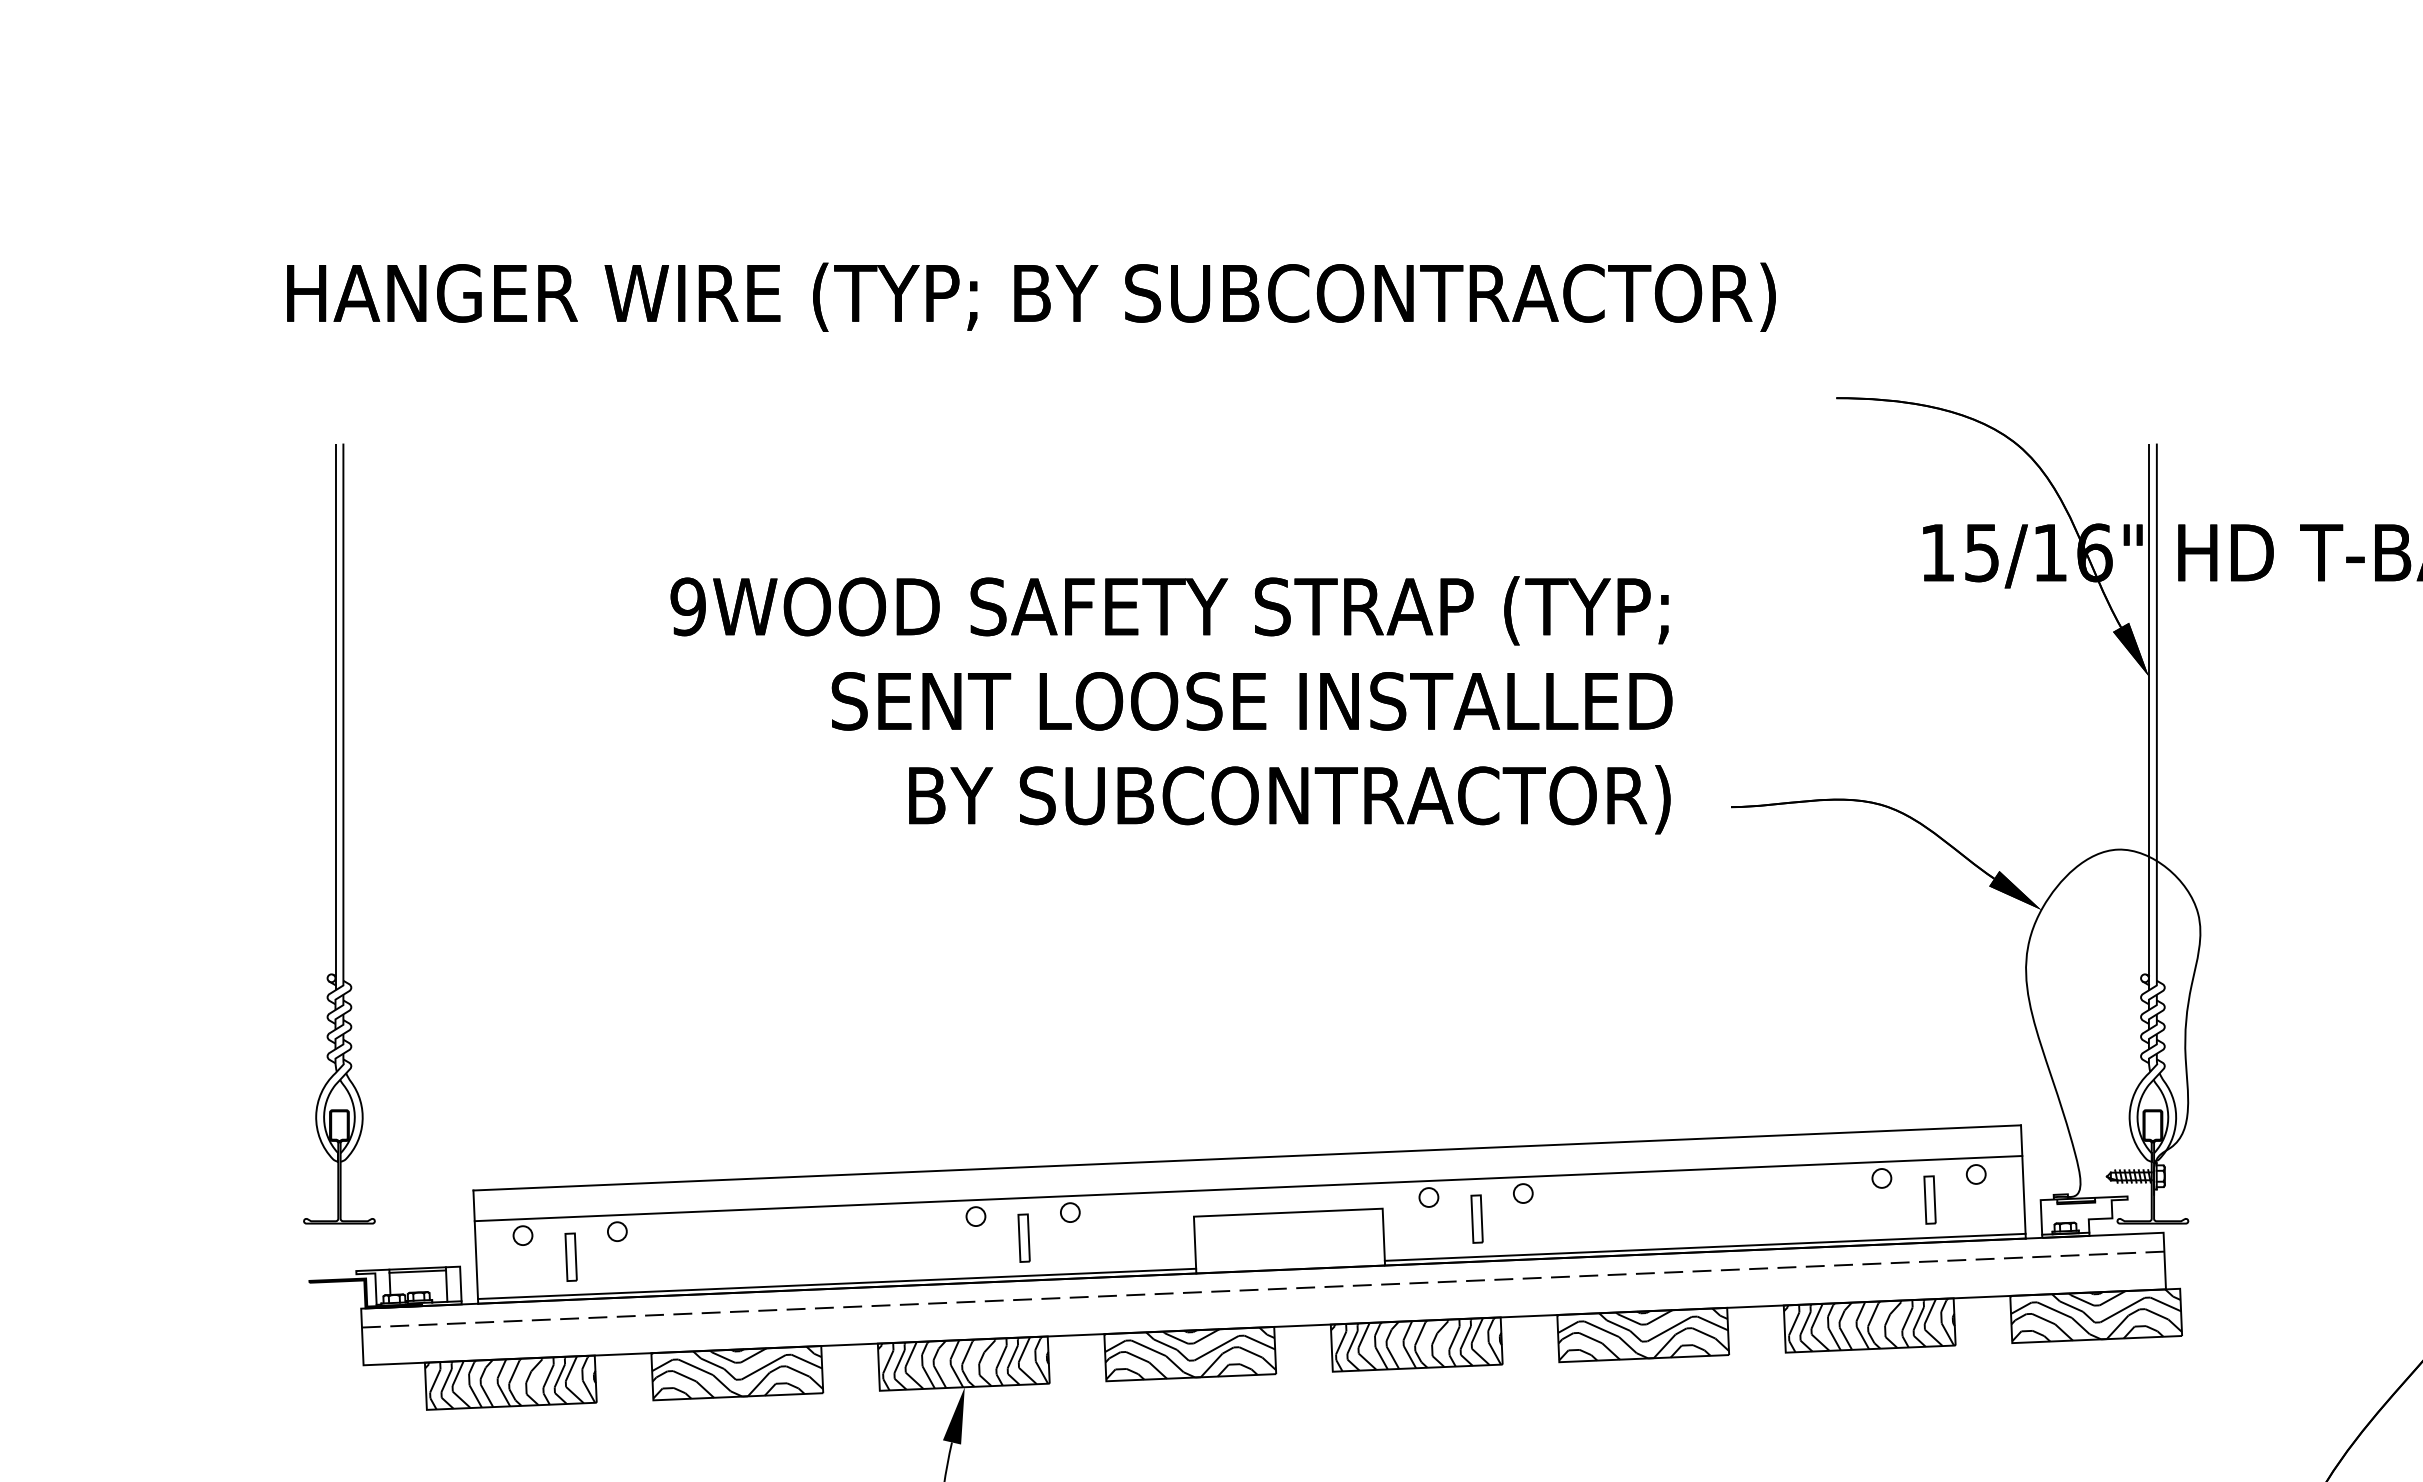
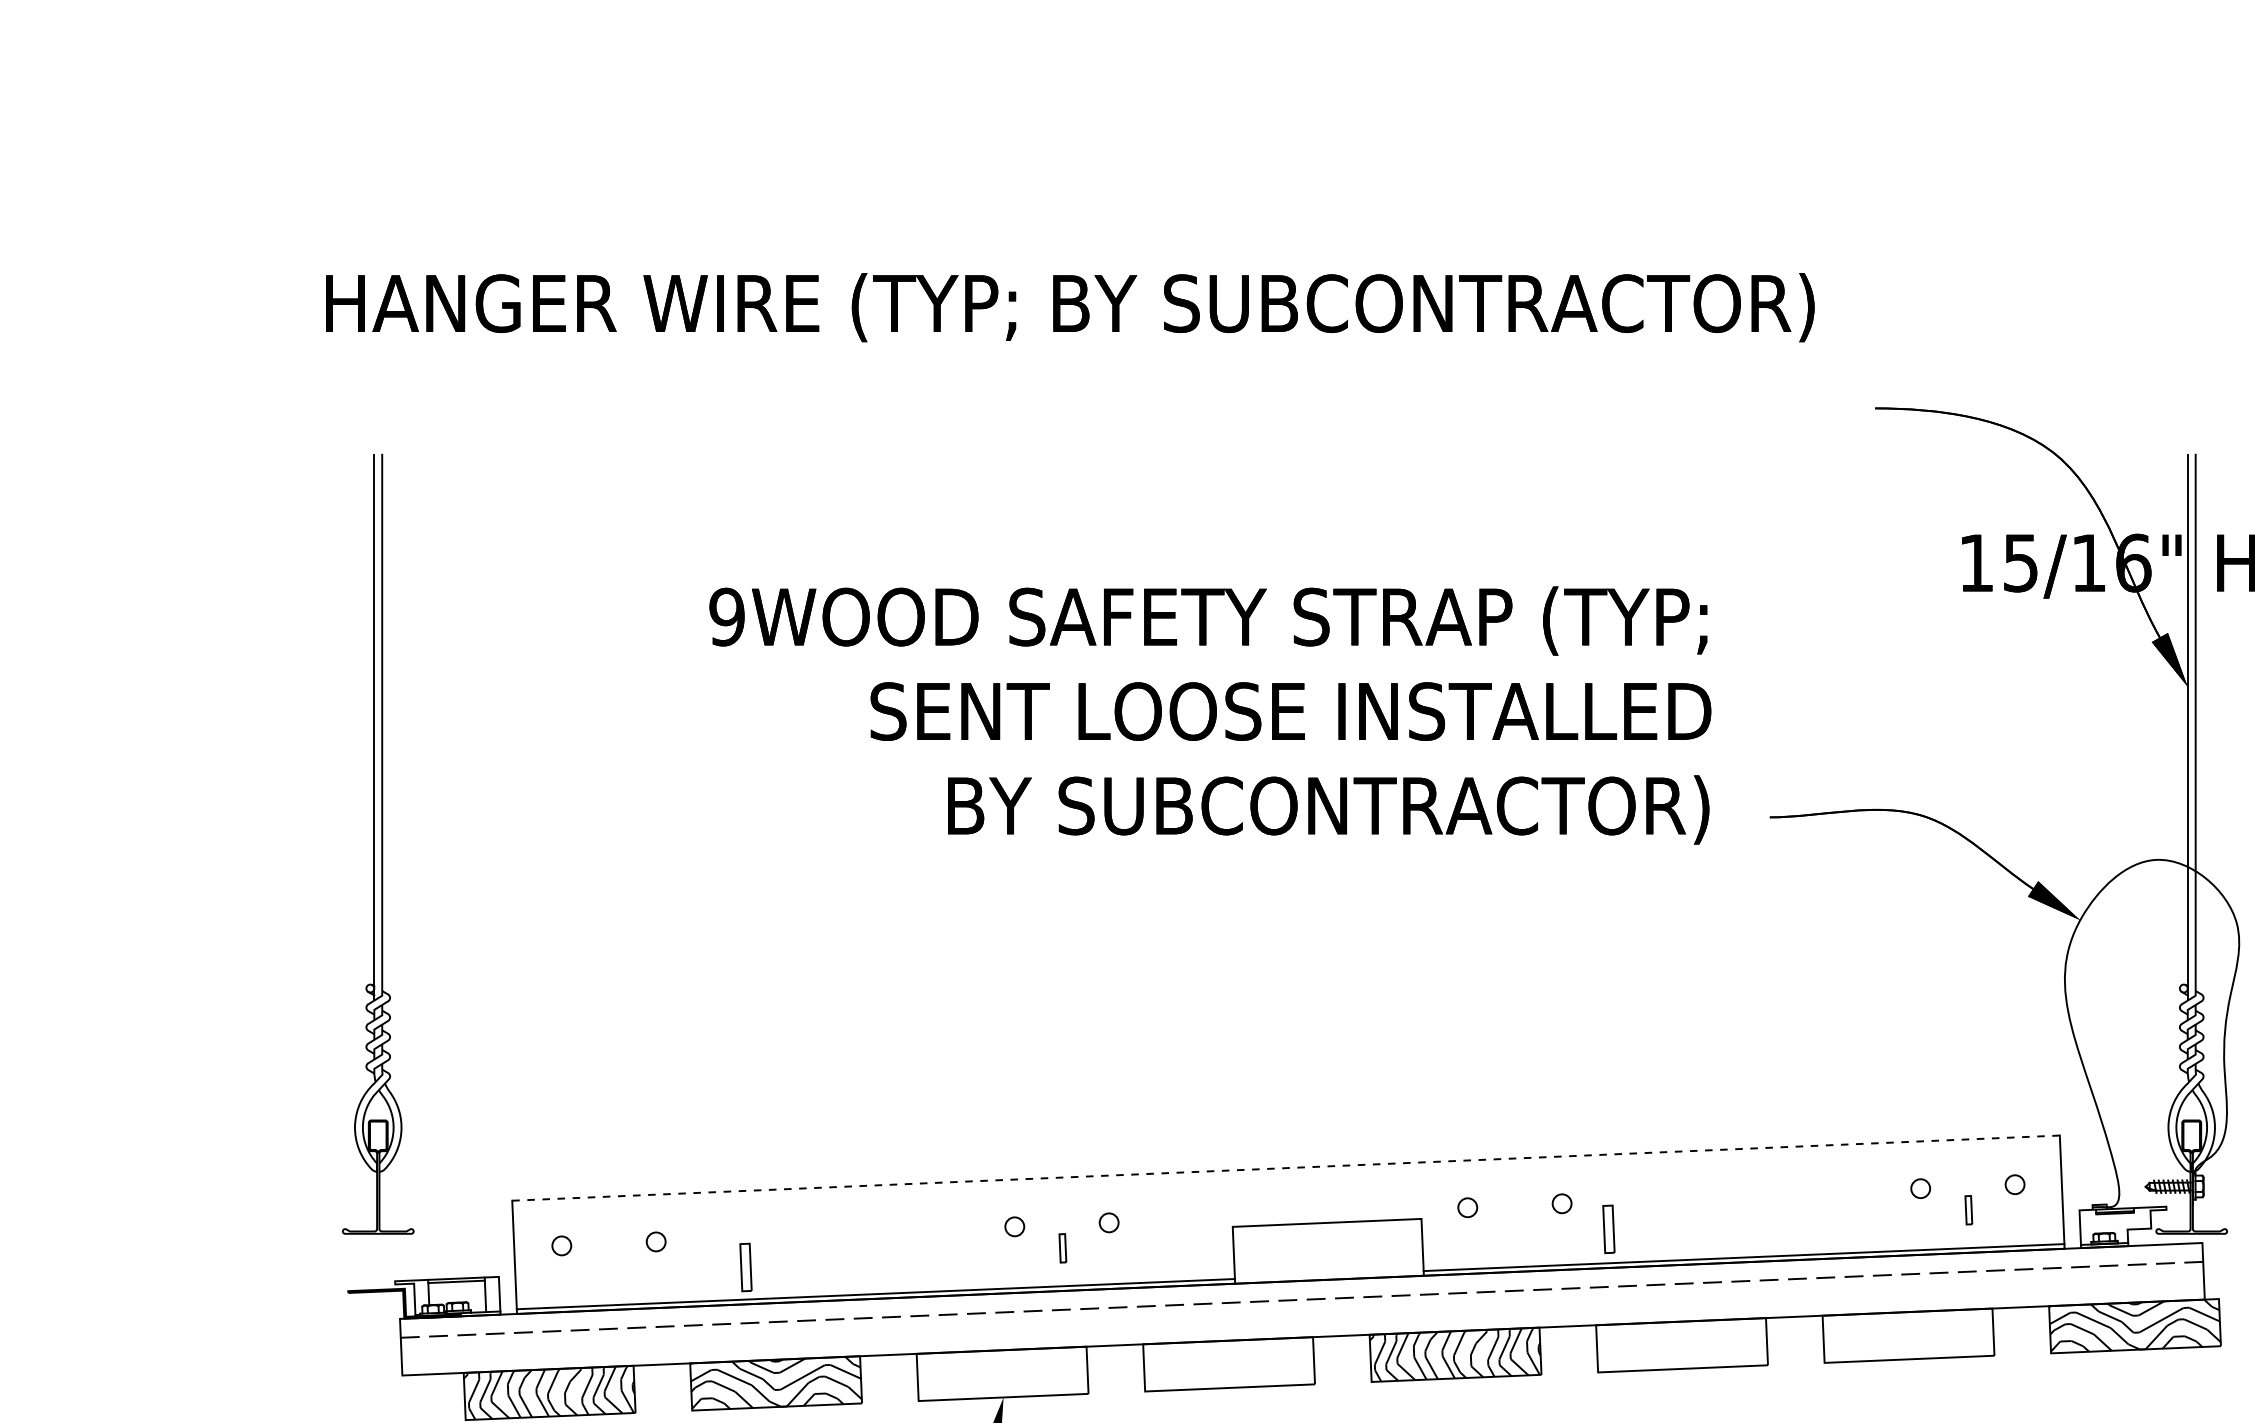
line: (1246, 1157) -> (1285, 1167), solid -> dashed
line: (1248, 1188) -> (1287, 1198), removed
part: (1929, 1199) -> (1968, 1209), size x0.6
part: (1476, 1218) -> (1608, 1228), moved
part: (1023, 1237) -> (1062, 1247), size x0.6
part: (570, 1256) -> (745, 1266), moved
hatch: (1869, 1325) -> (1908, 1335), removed
hatch: (1642, 1334) -> (1681, 1344), removed
hatch: (1190, 1353) -> (1229, 1363), removed
hatch: (963, 1363) -> (1002, 1373), removed

